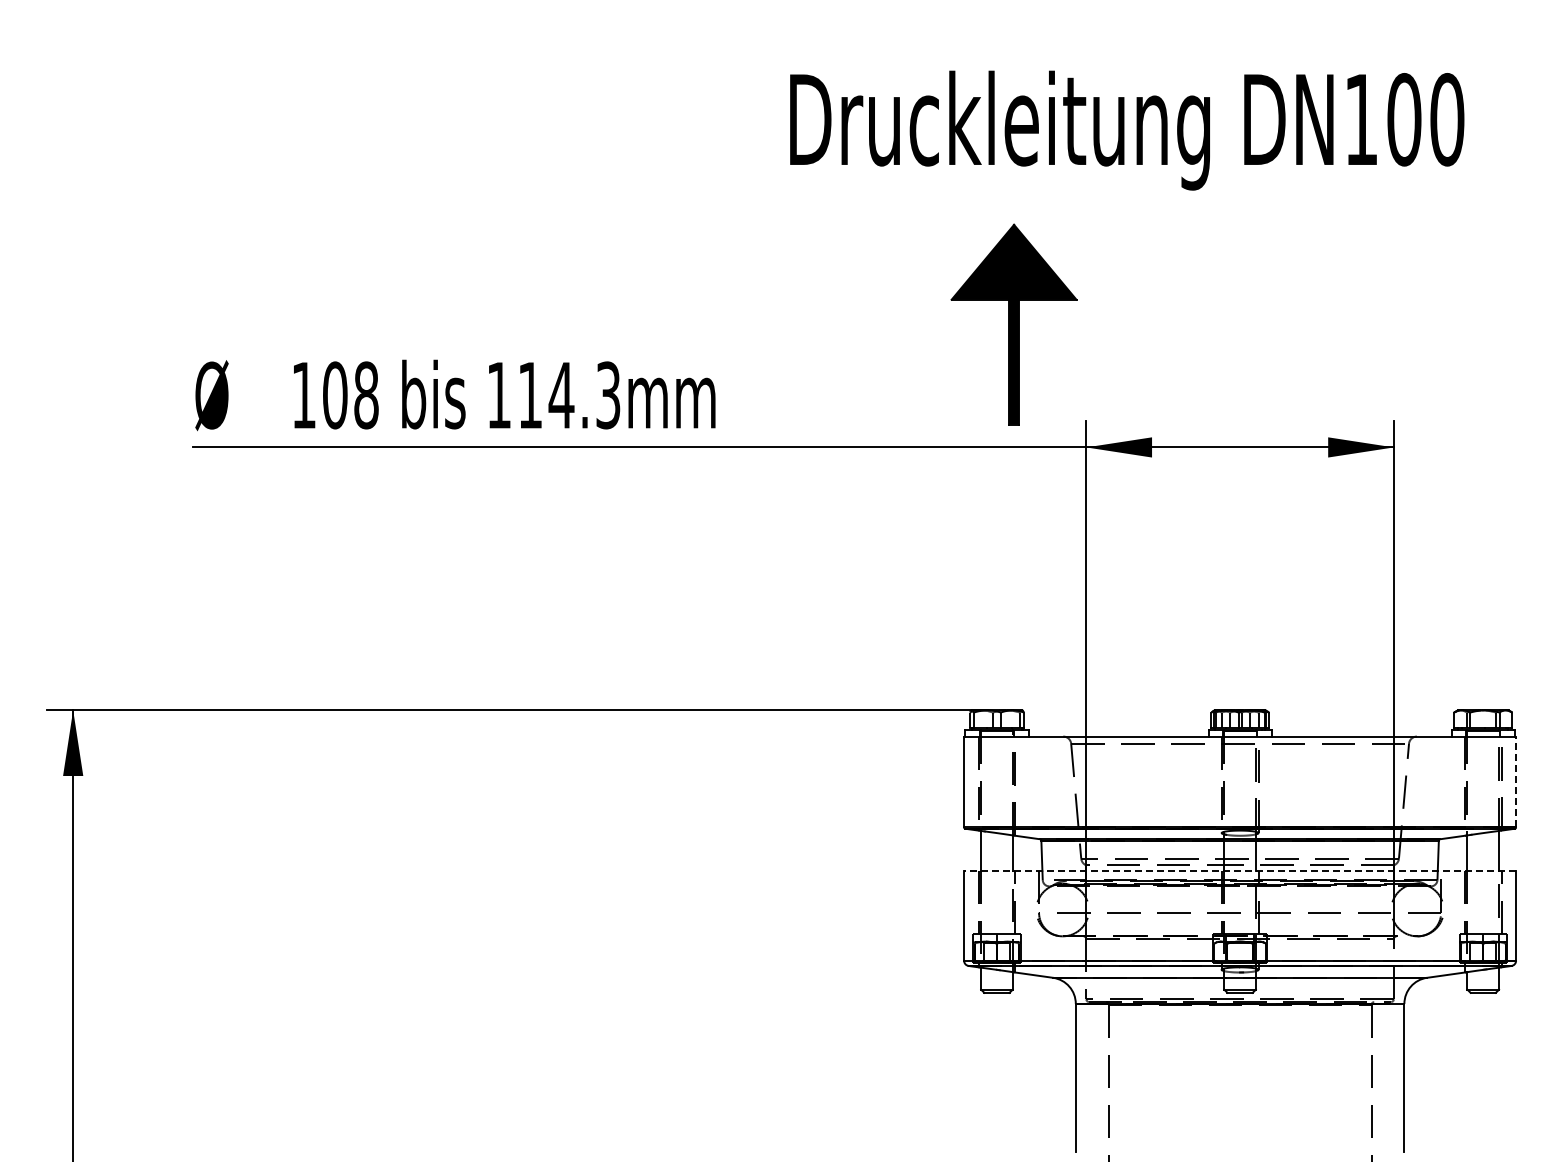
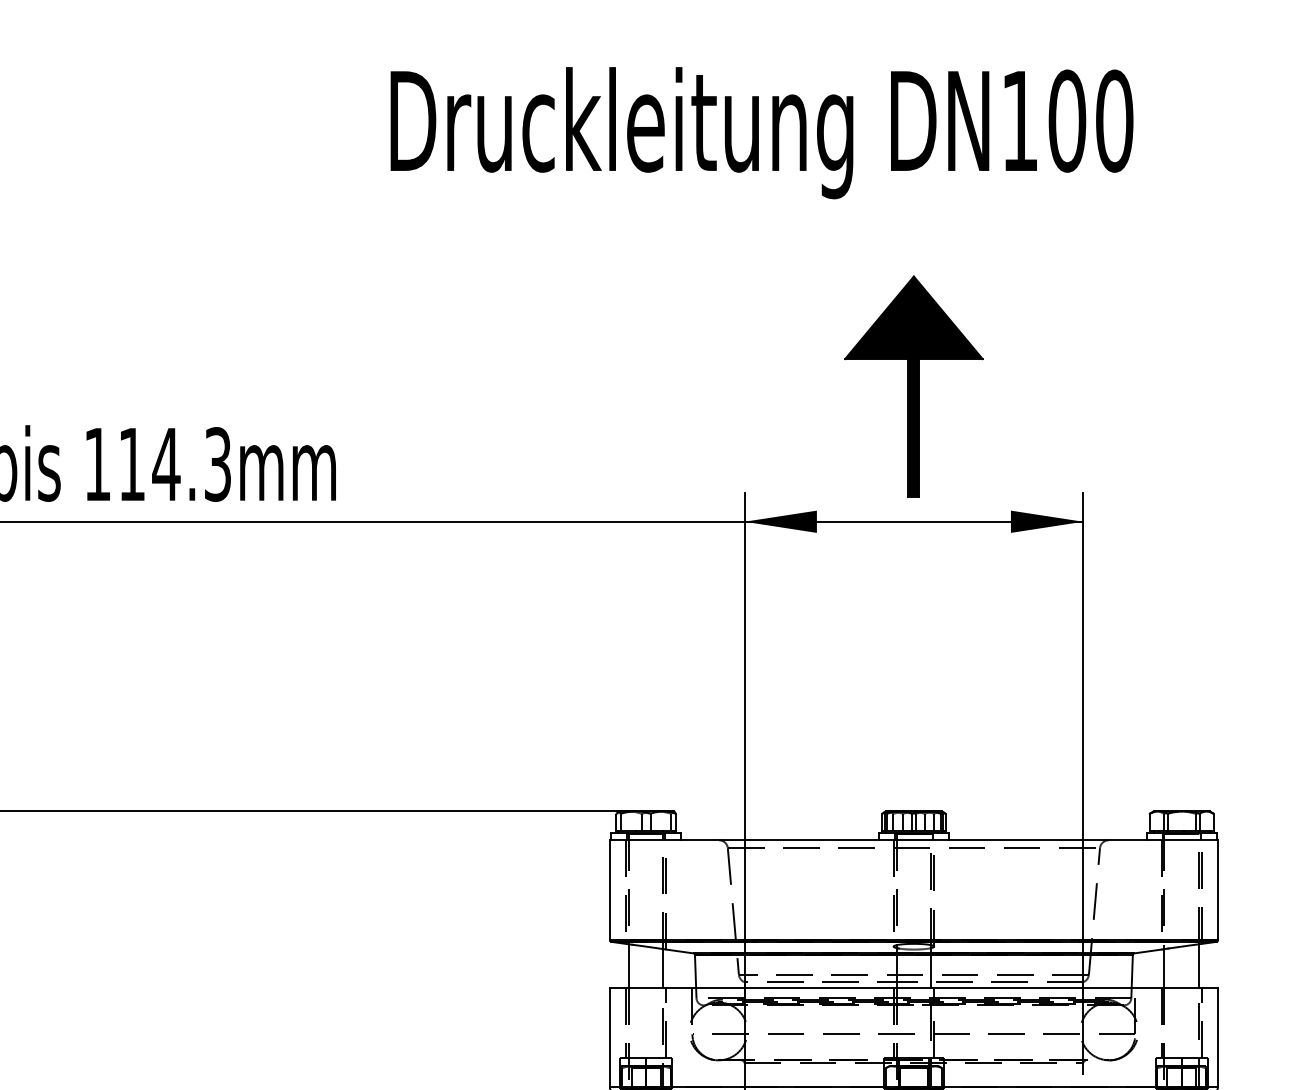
text: (1127, 130) -> (762, 132), moved
part: (1013, 324) -> (913, 386), moved
line: (1516, 781) -> (1218, 889), dashed -> solid
line: (1239, 870) -> (913, 987), dashed -> solid

